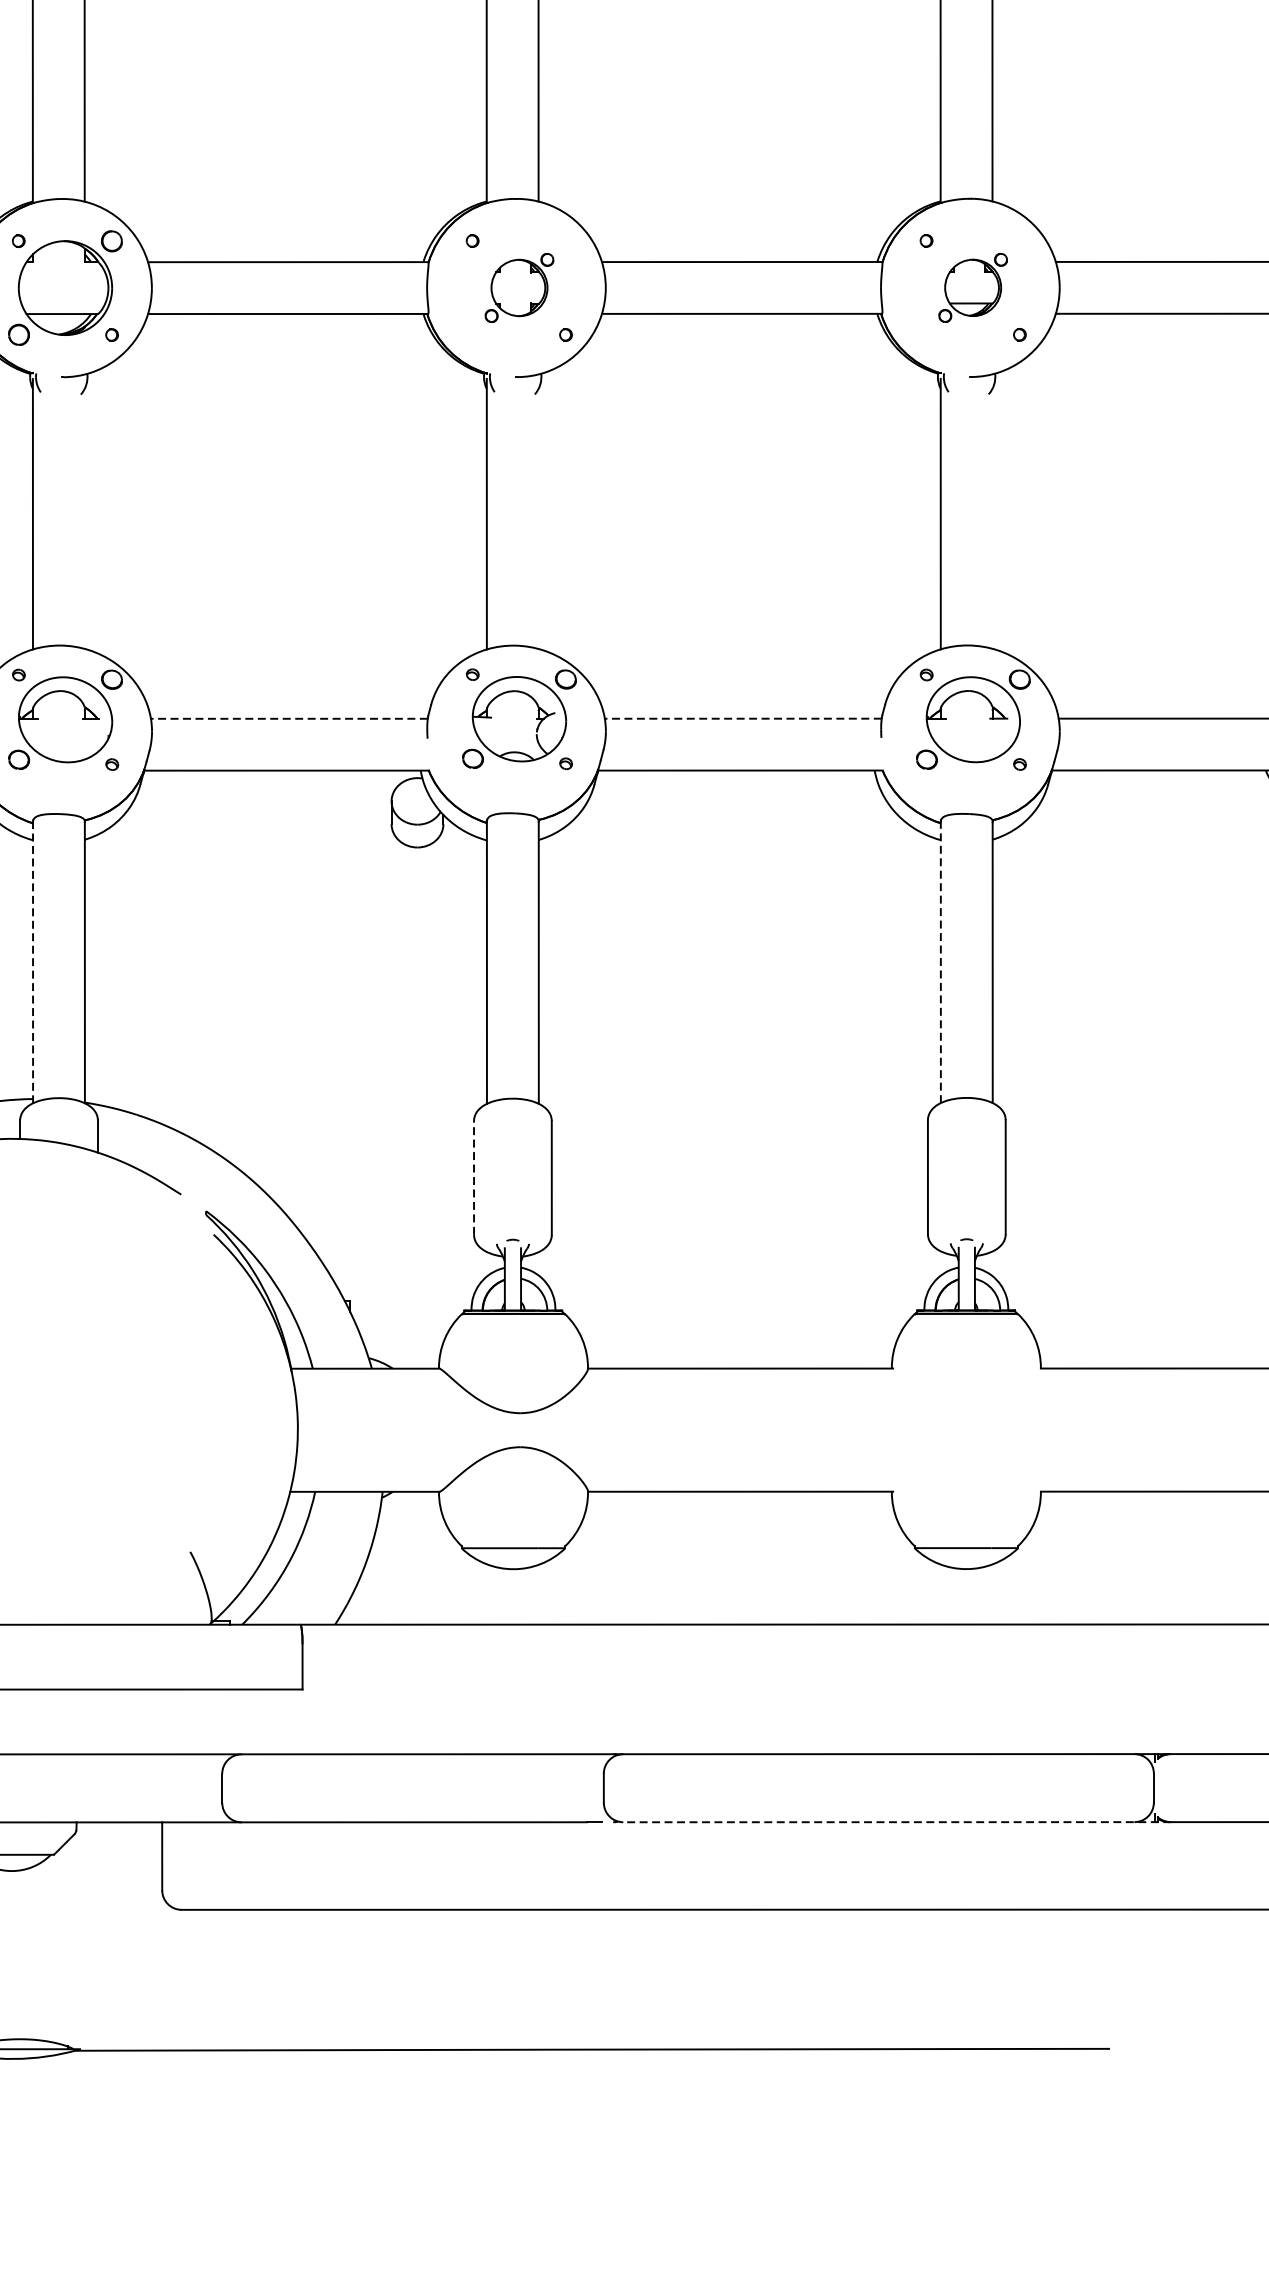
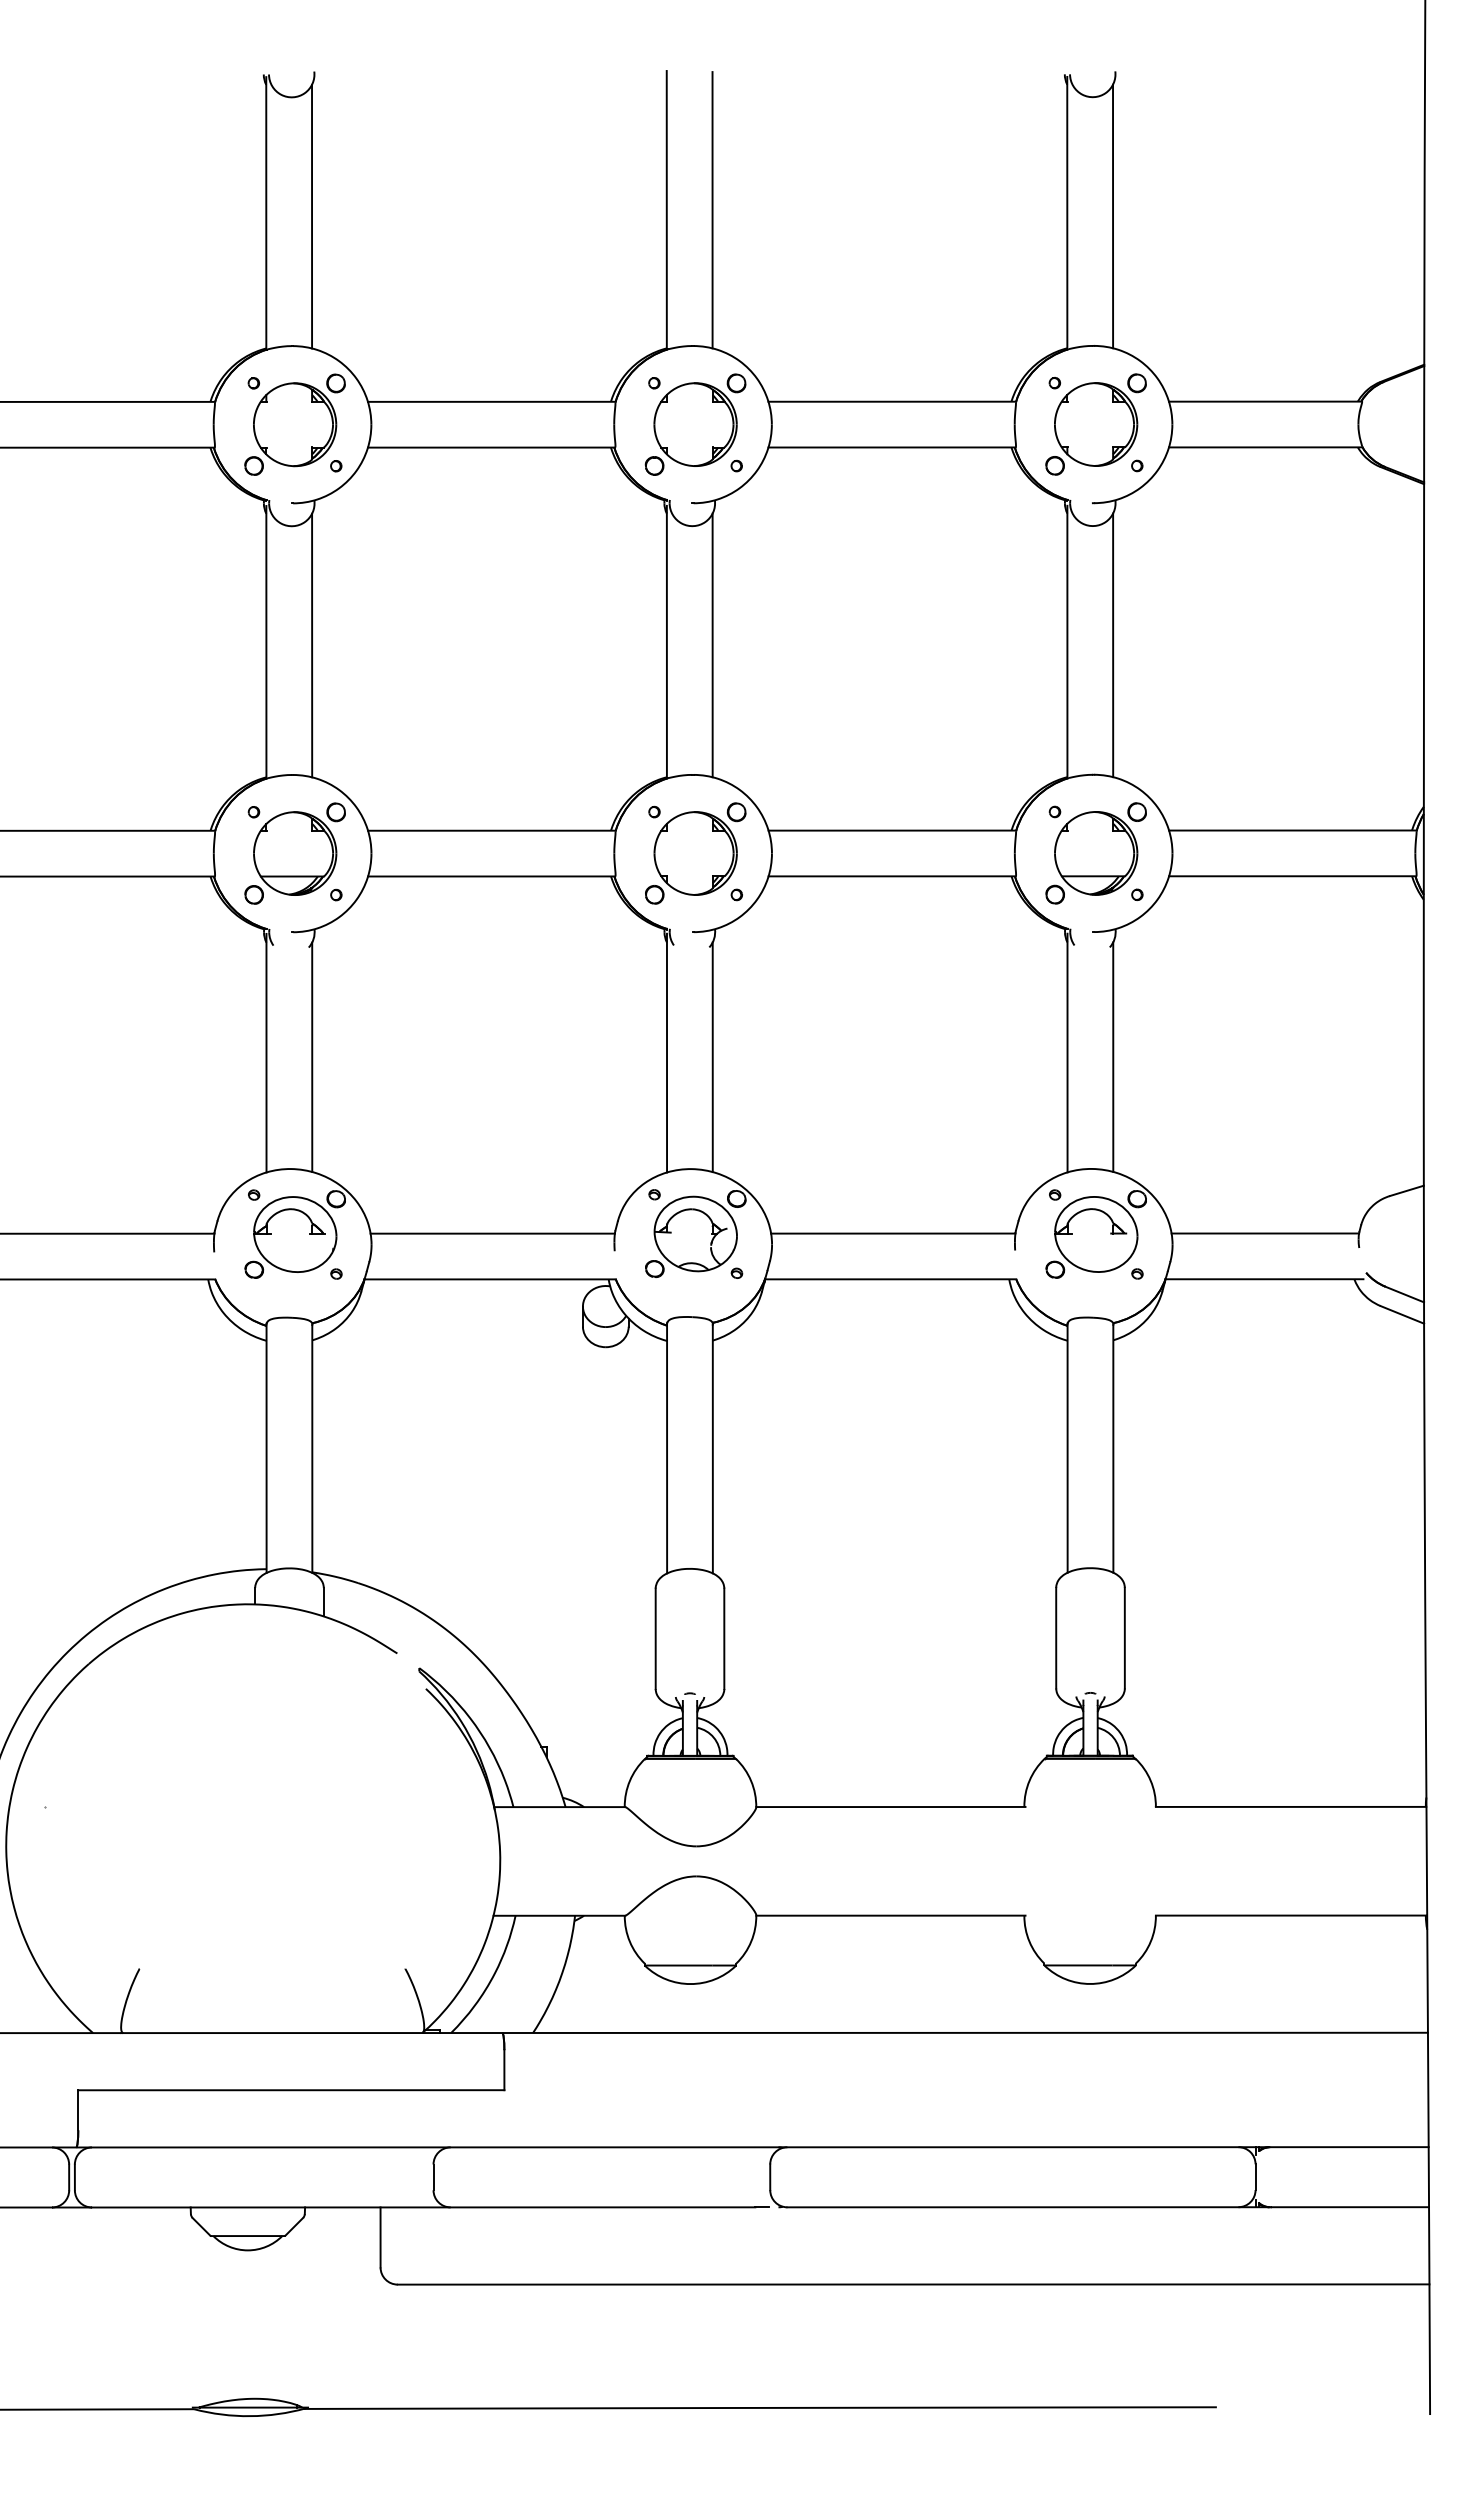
part: (519, 287) -> (695, 853), size x1.67
part: (972, 287) -> (1095, 853), size x1.67
line: (85, 518) -> (312, 1056), added
line: (992, 518) -> (1113, 1056), added
line: (538, 519) -> (712, 1057), added
line: (289, 718) -> (492, 1233), dashed -> solid
line: (742, 718) -> (892, 1233), dashed -> solid
line: (940, 961) -> (1067, 1447), dashed -> solid
line: (32, 962) -> (266, 1448), dashed -> solid
line: (473, 1177) -> (655, 1638), dashed -> solid
line: (897, 1822) -> (1029, 2207), dashed -> solid

